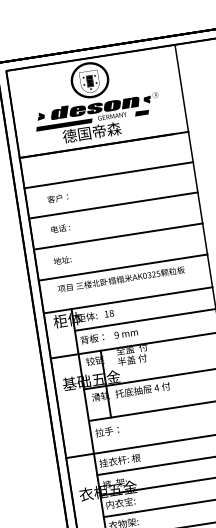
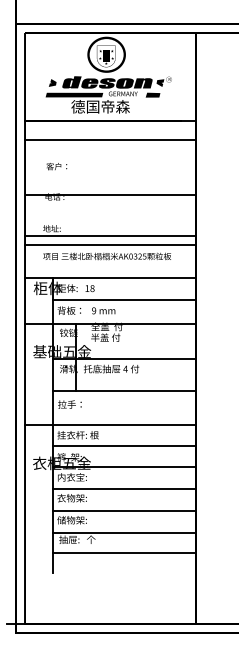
line: (108, 175) -> (110, 139), moved
line: (114, 205) -> (111, 195), moved
line: (118, 236) -> (110, 235), moved

